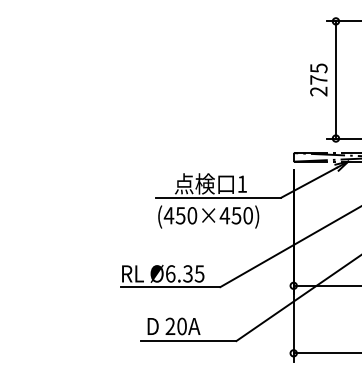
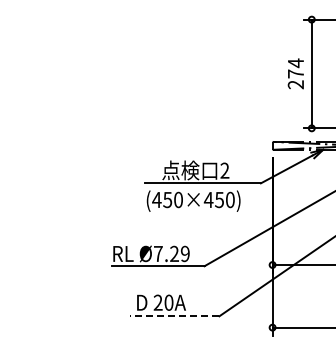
text: (319, 68) -> (296, 63), 275 -> 274
text: (241, 183) -> (224, 170), 1 -> 2
text: (184, 273) -> (171, 253), Ø6.35 -> Ø7.29
line: (188, 341) -> (174, 316), solid -> dashed

